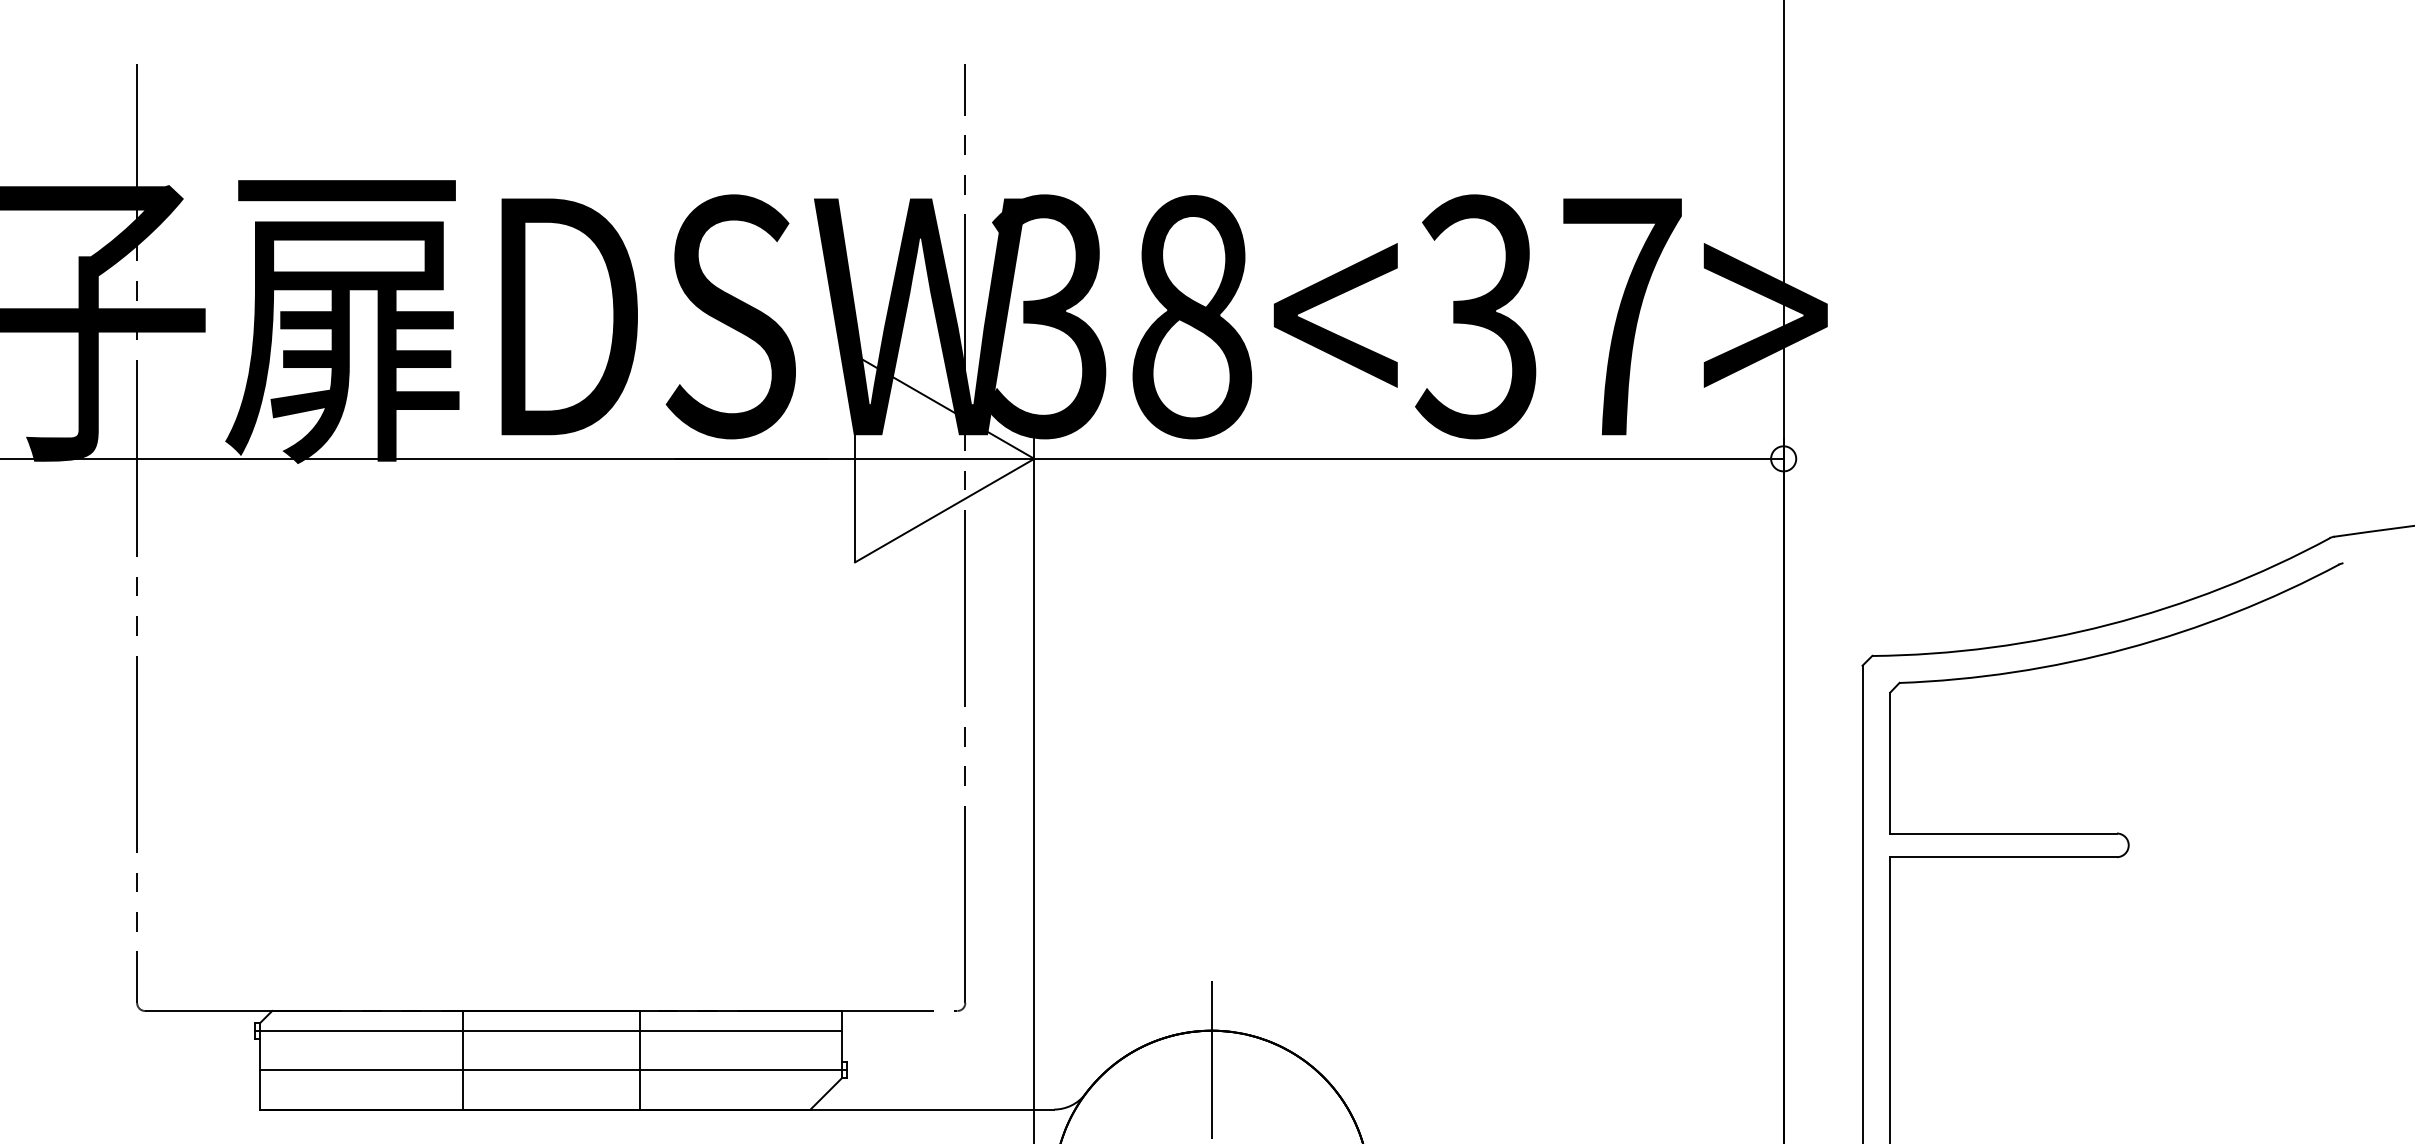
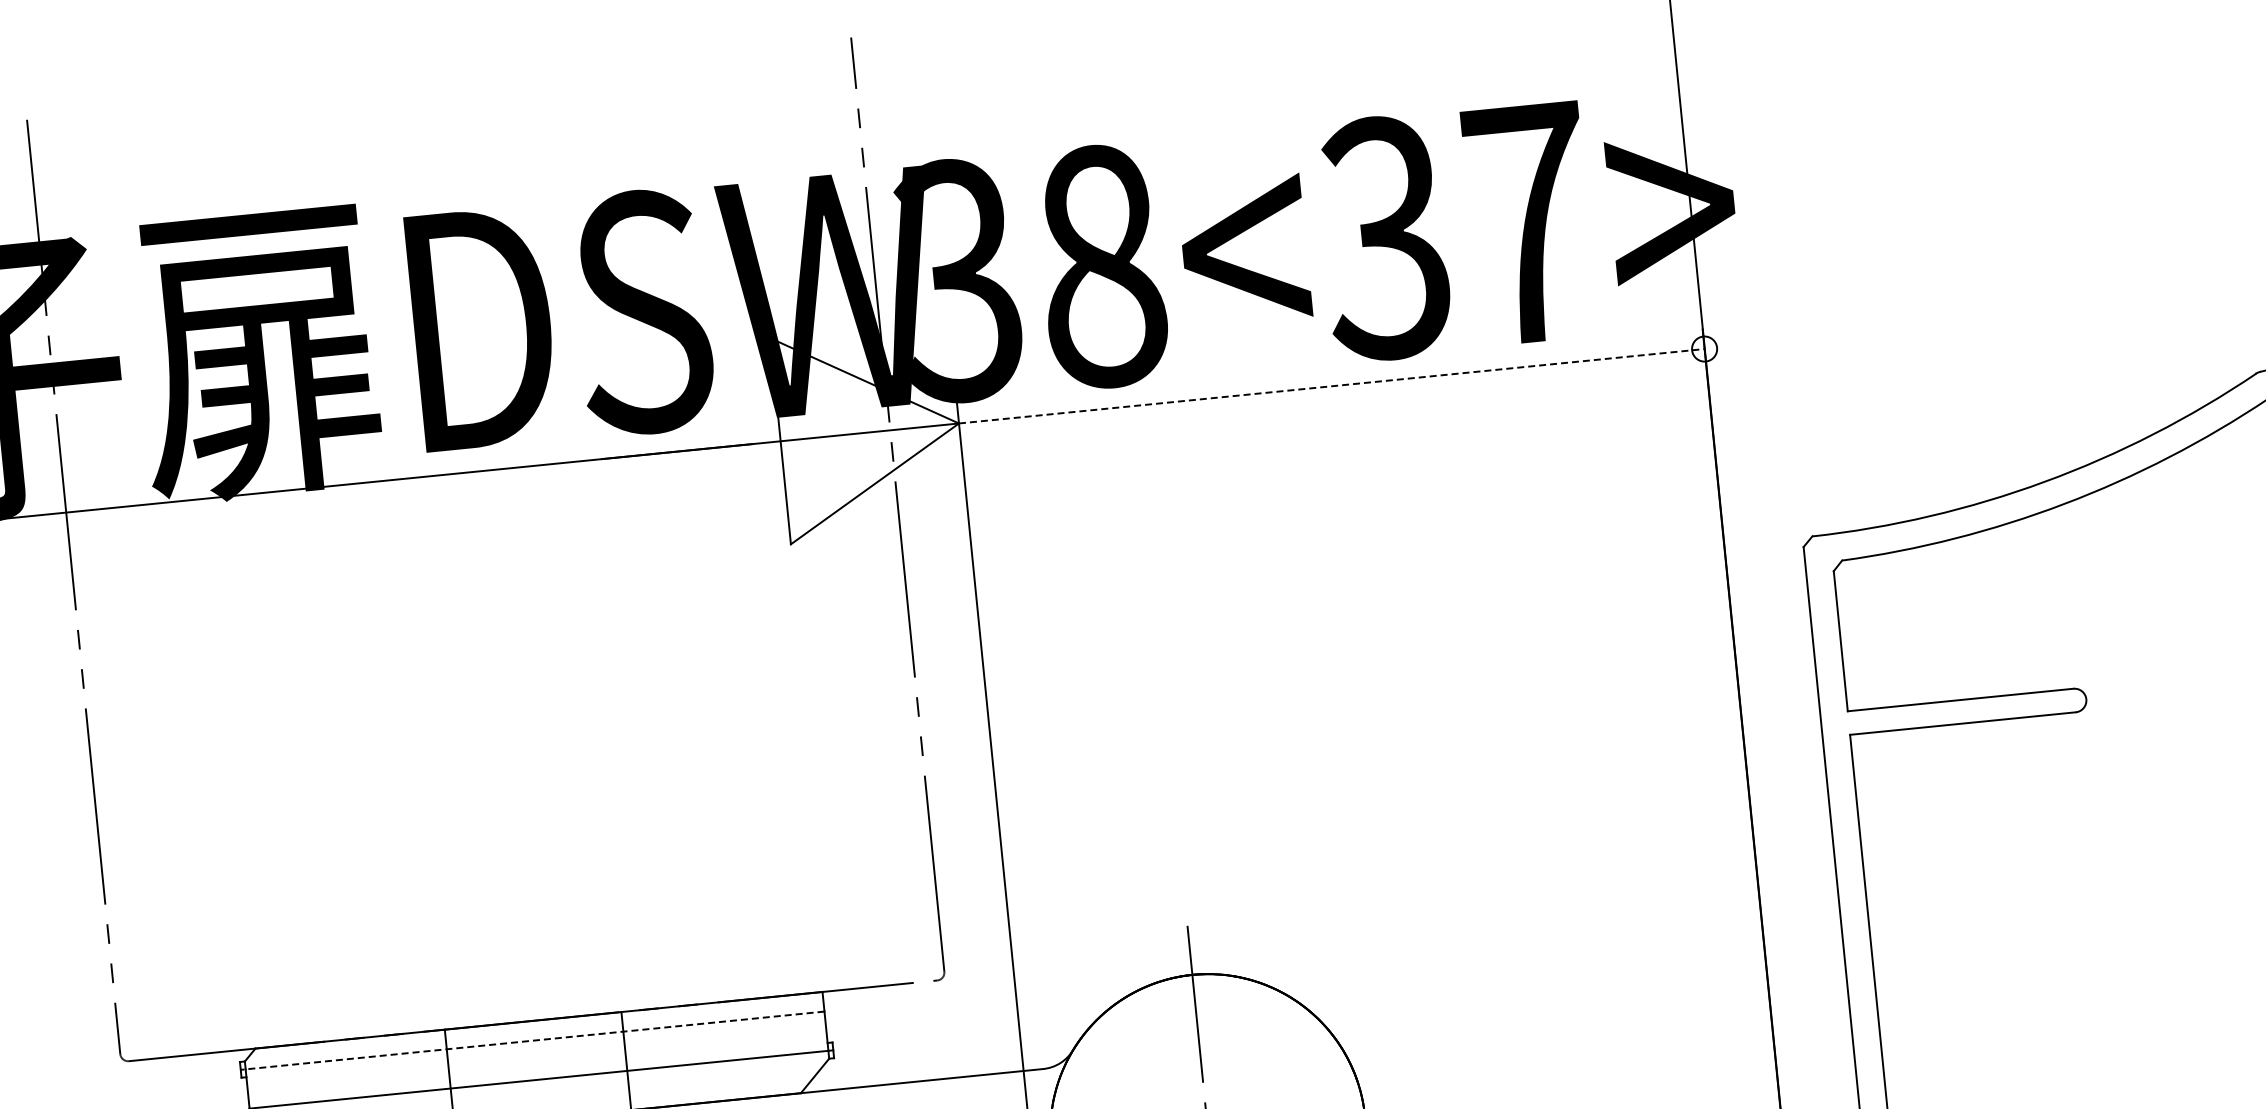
line: (1409, 458) -> (1332, 385), solid -> dashed
line: (548, 1030) -> (532, 1040), solid -> dashed

